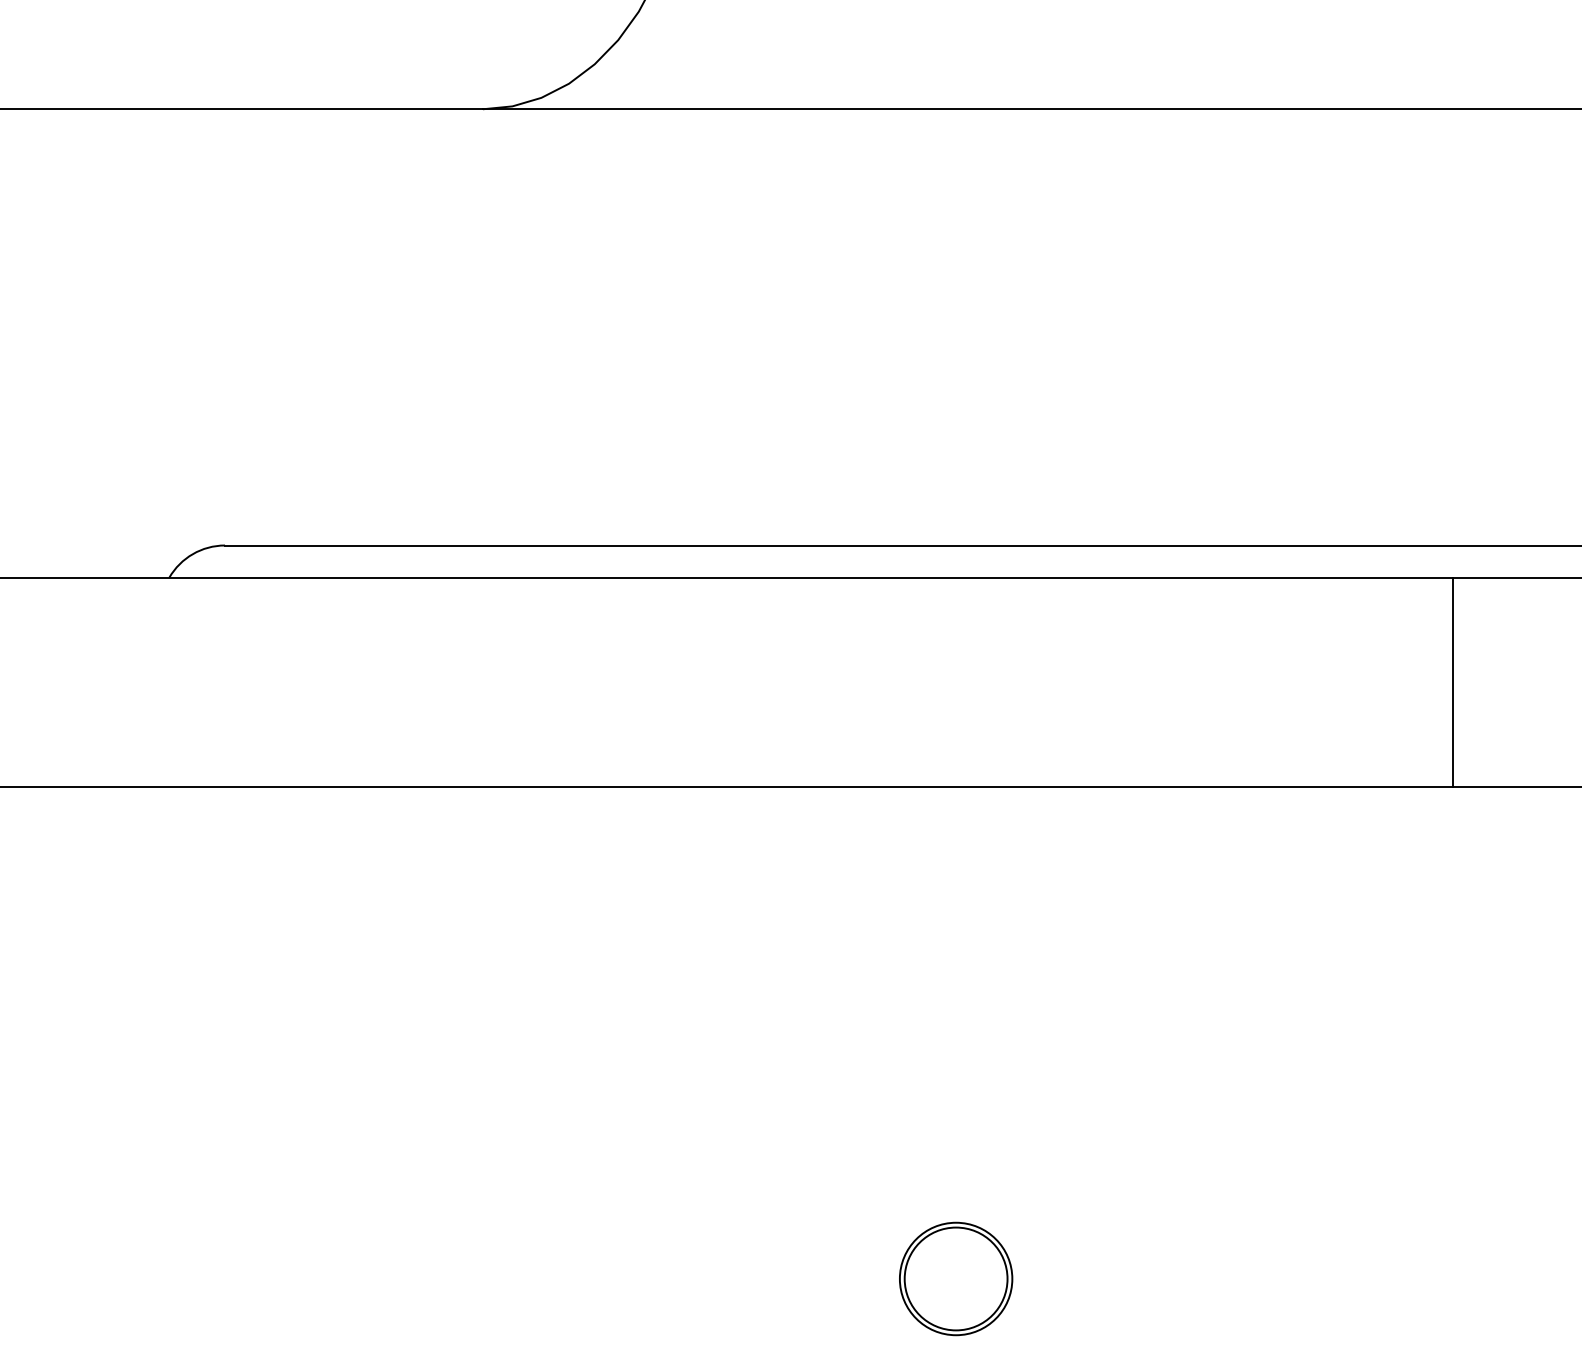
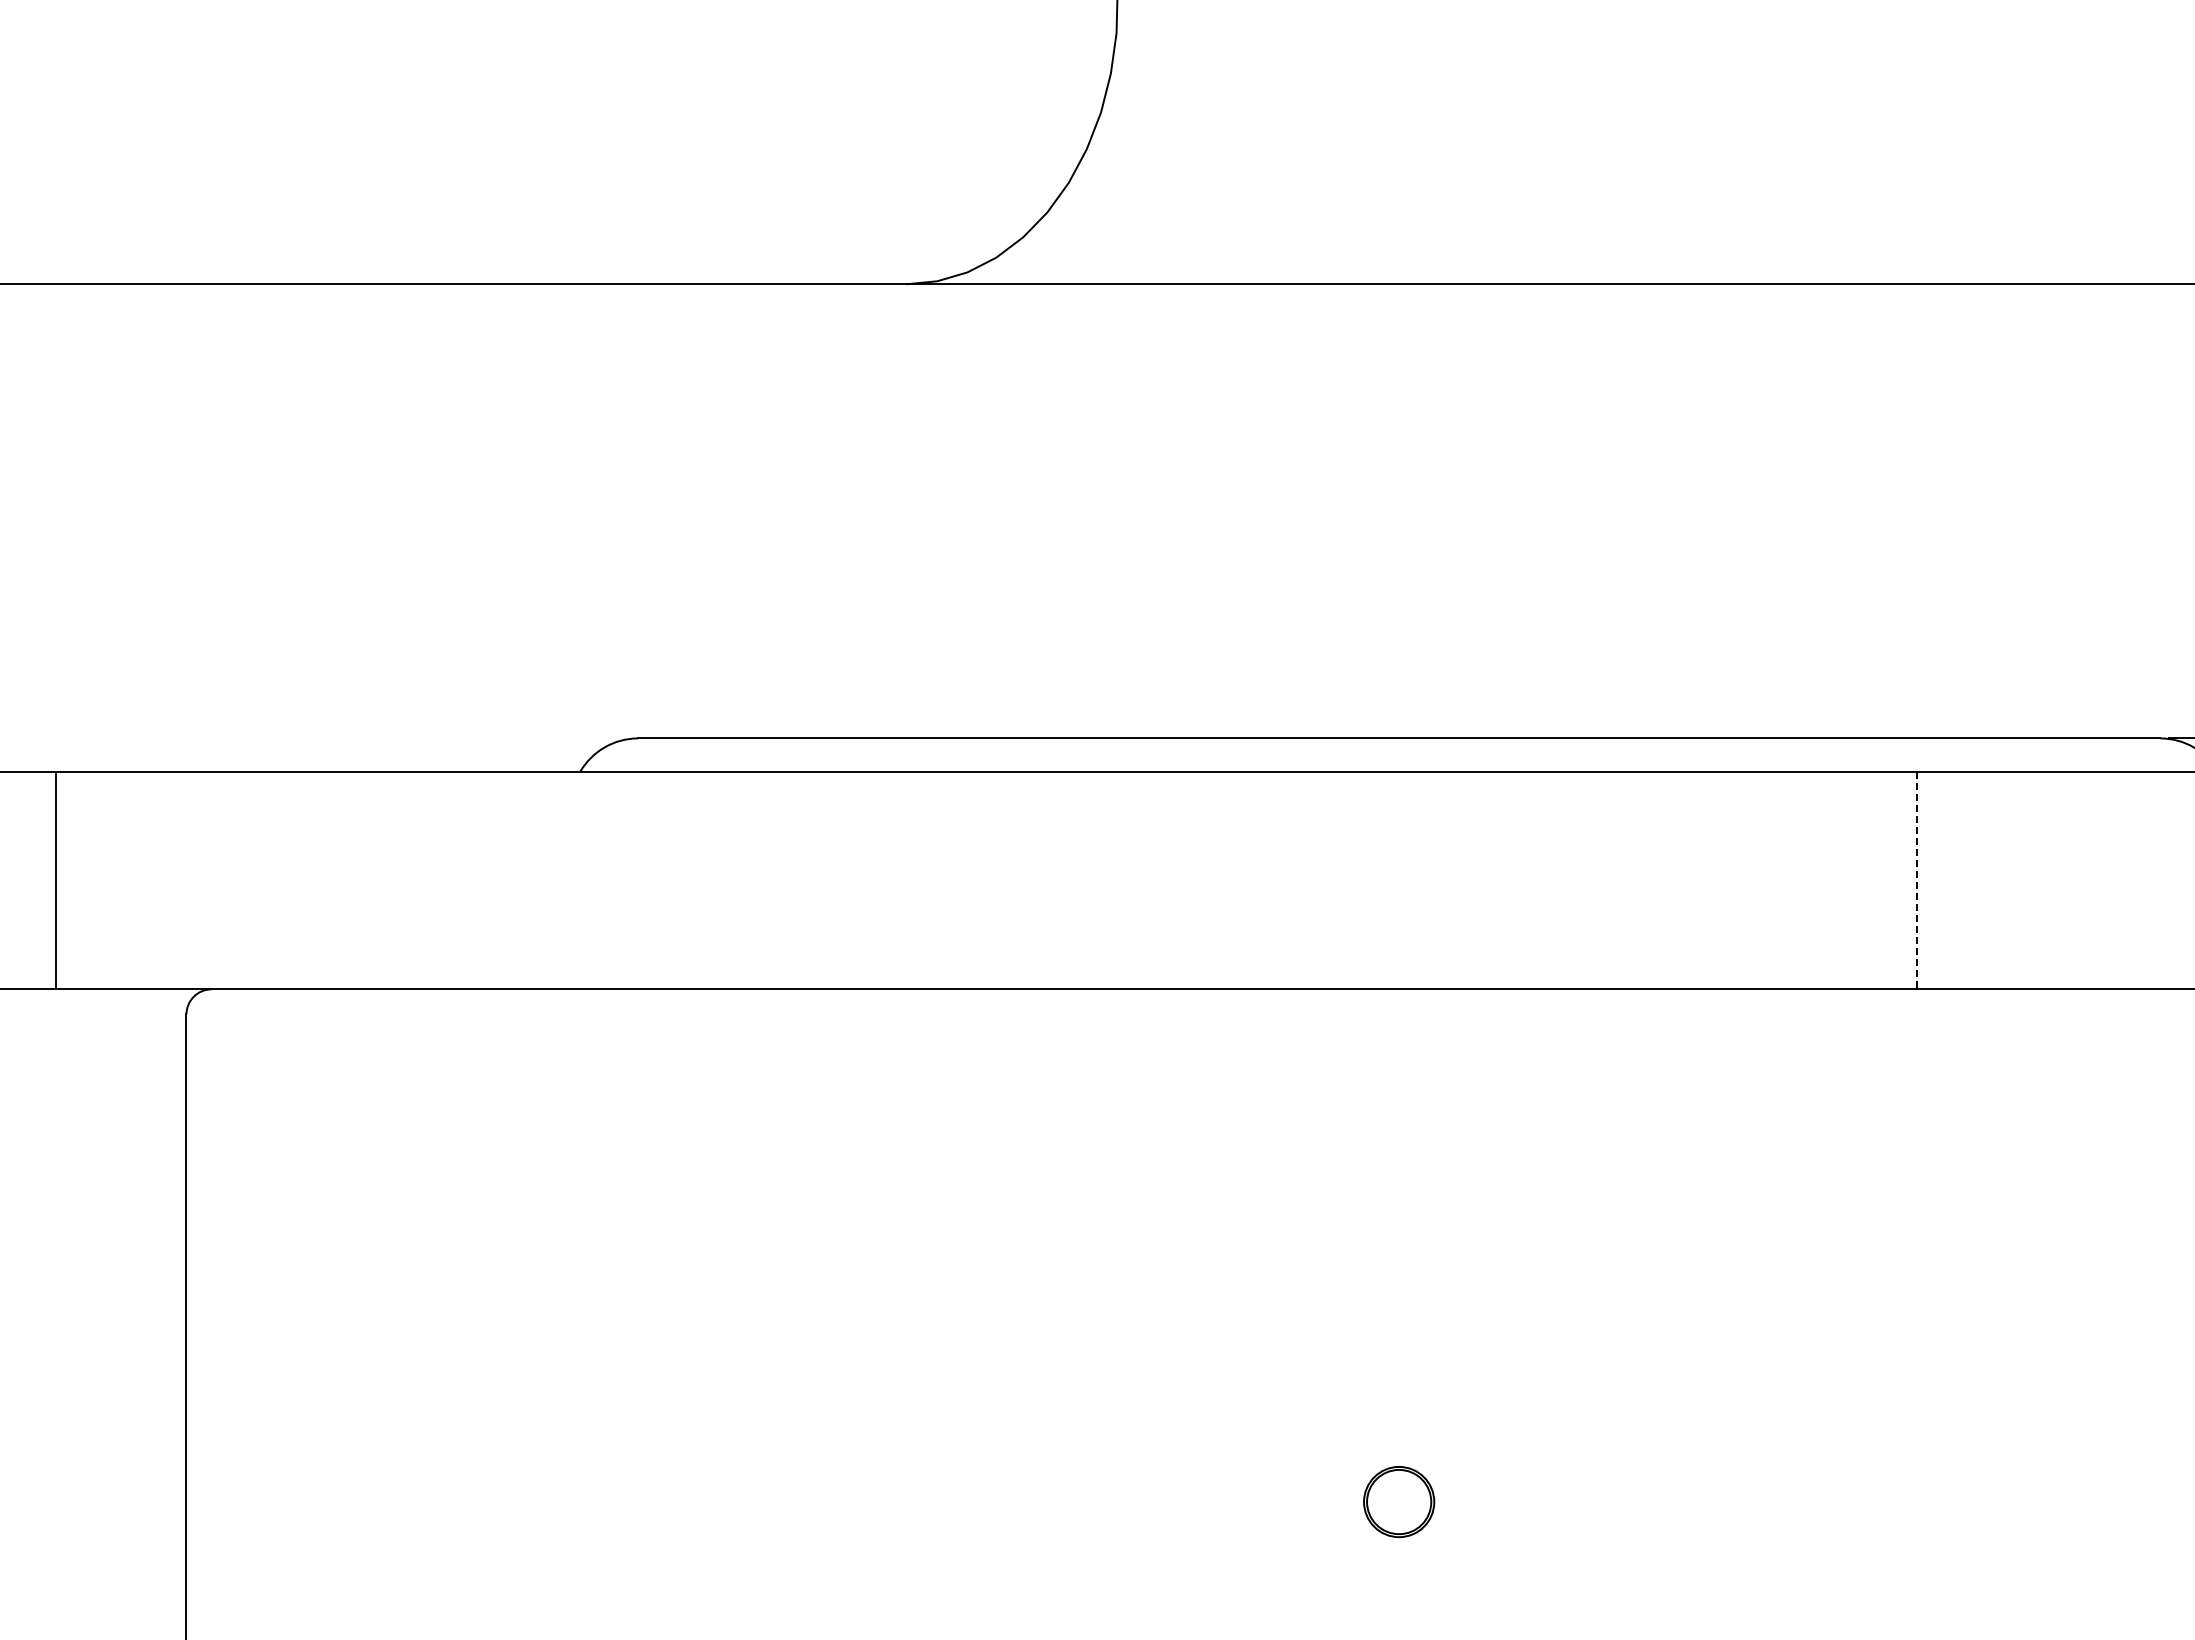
line: (1452, 681) -> (1916, 880), solid -> dashed
part: (955, 1278) -> (1398, 1501), size x0.6

